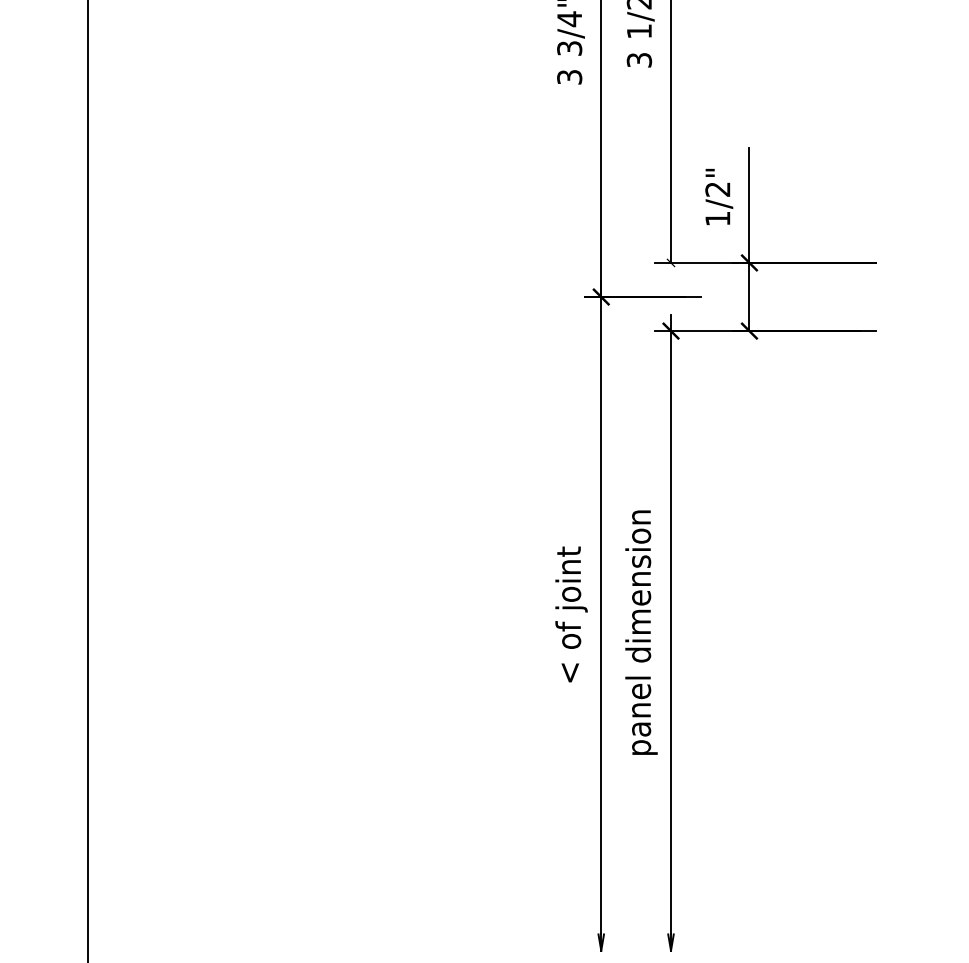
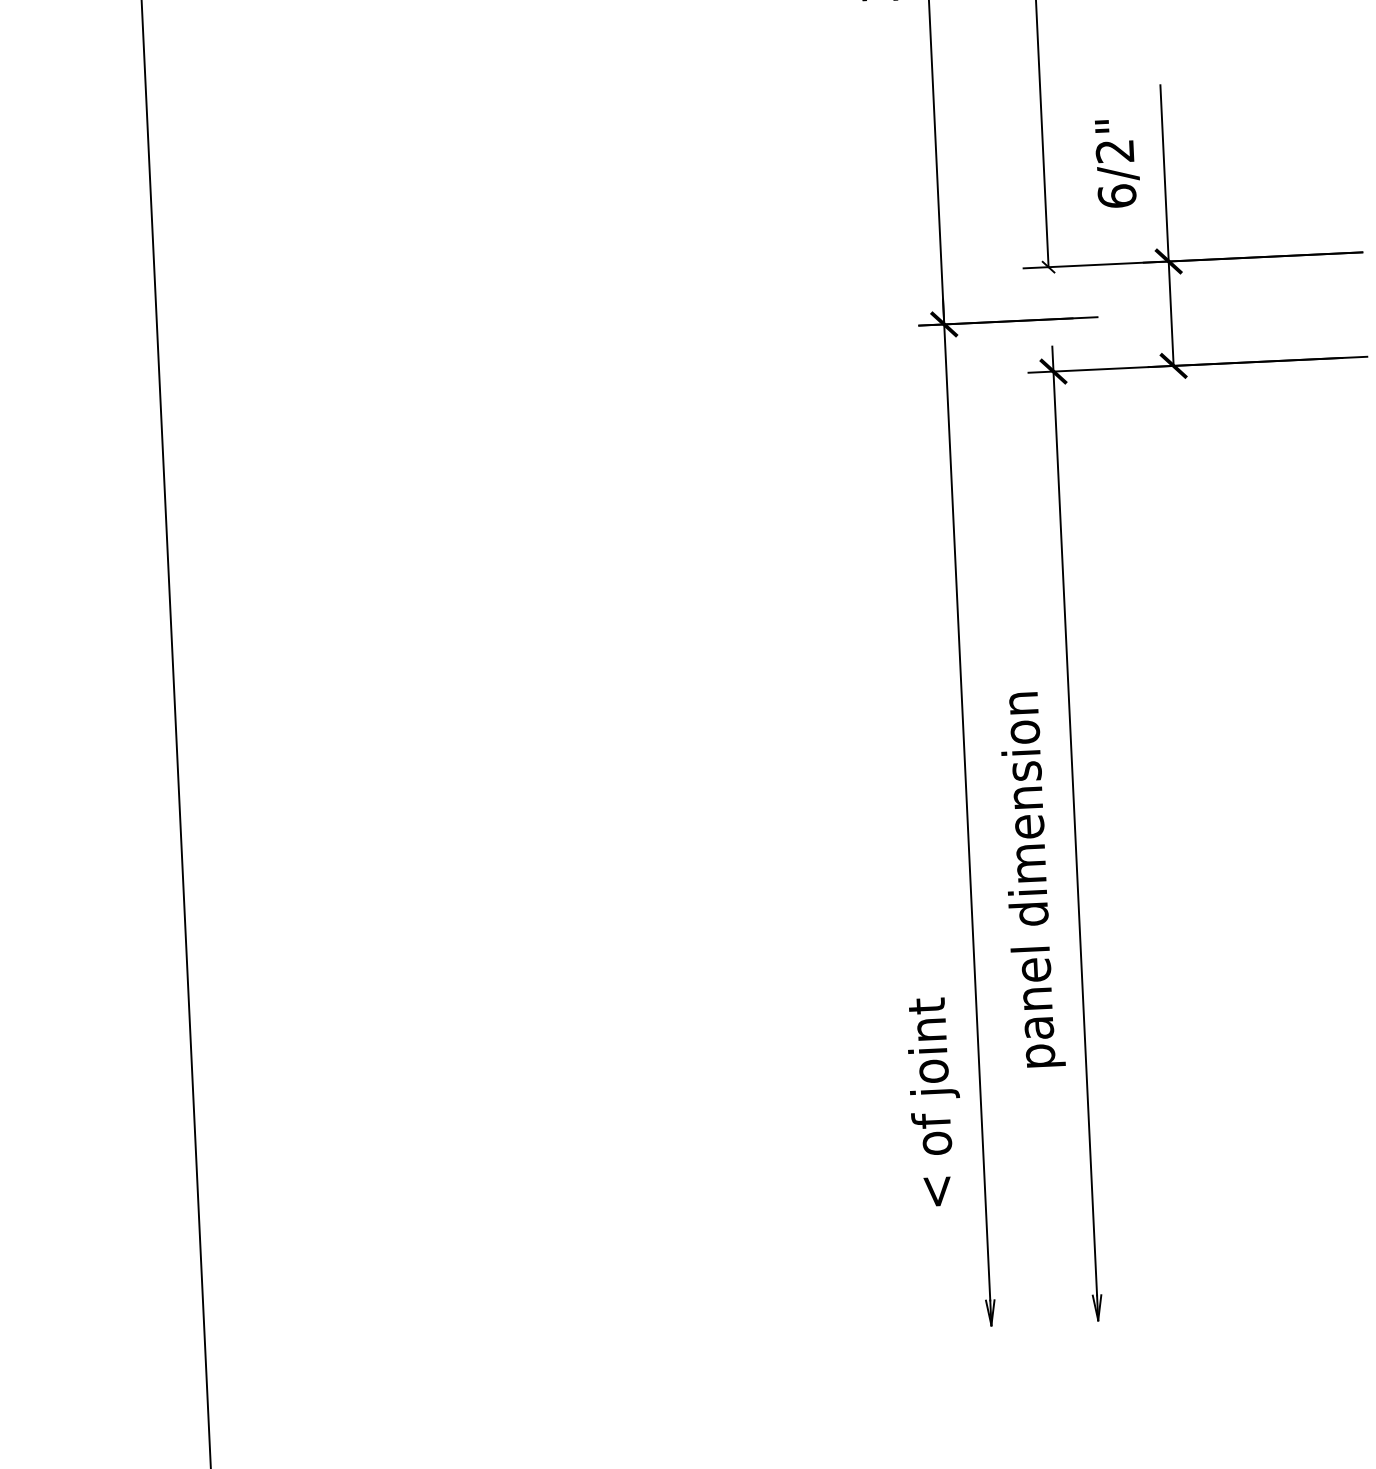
text: (717, 218) -> (1116, 195), 1/2" -> 6/2"
text: (571, 614) -> (935, 1102), moved
text: (641, 632) -> (1032, 879), moved

